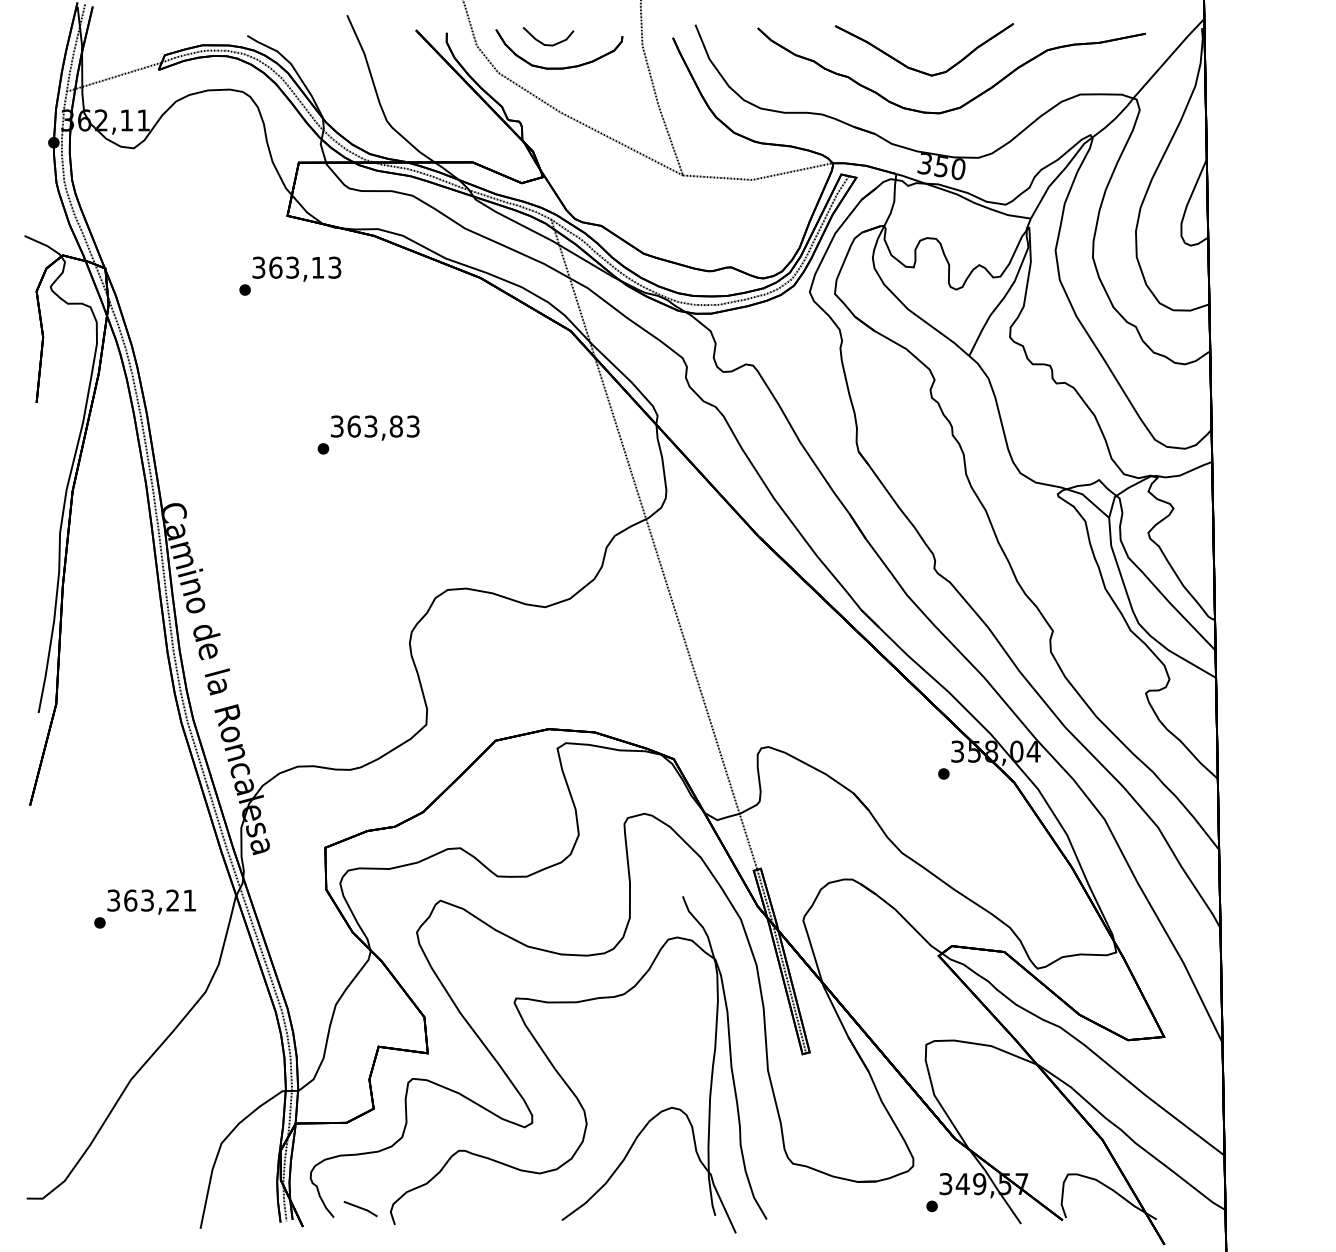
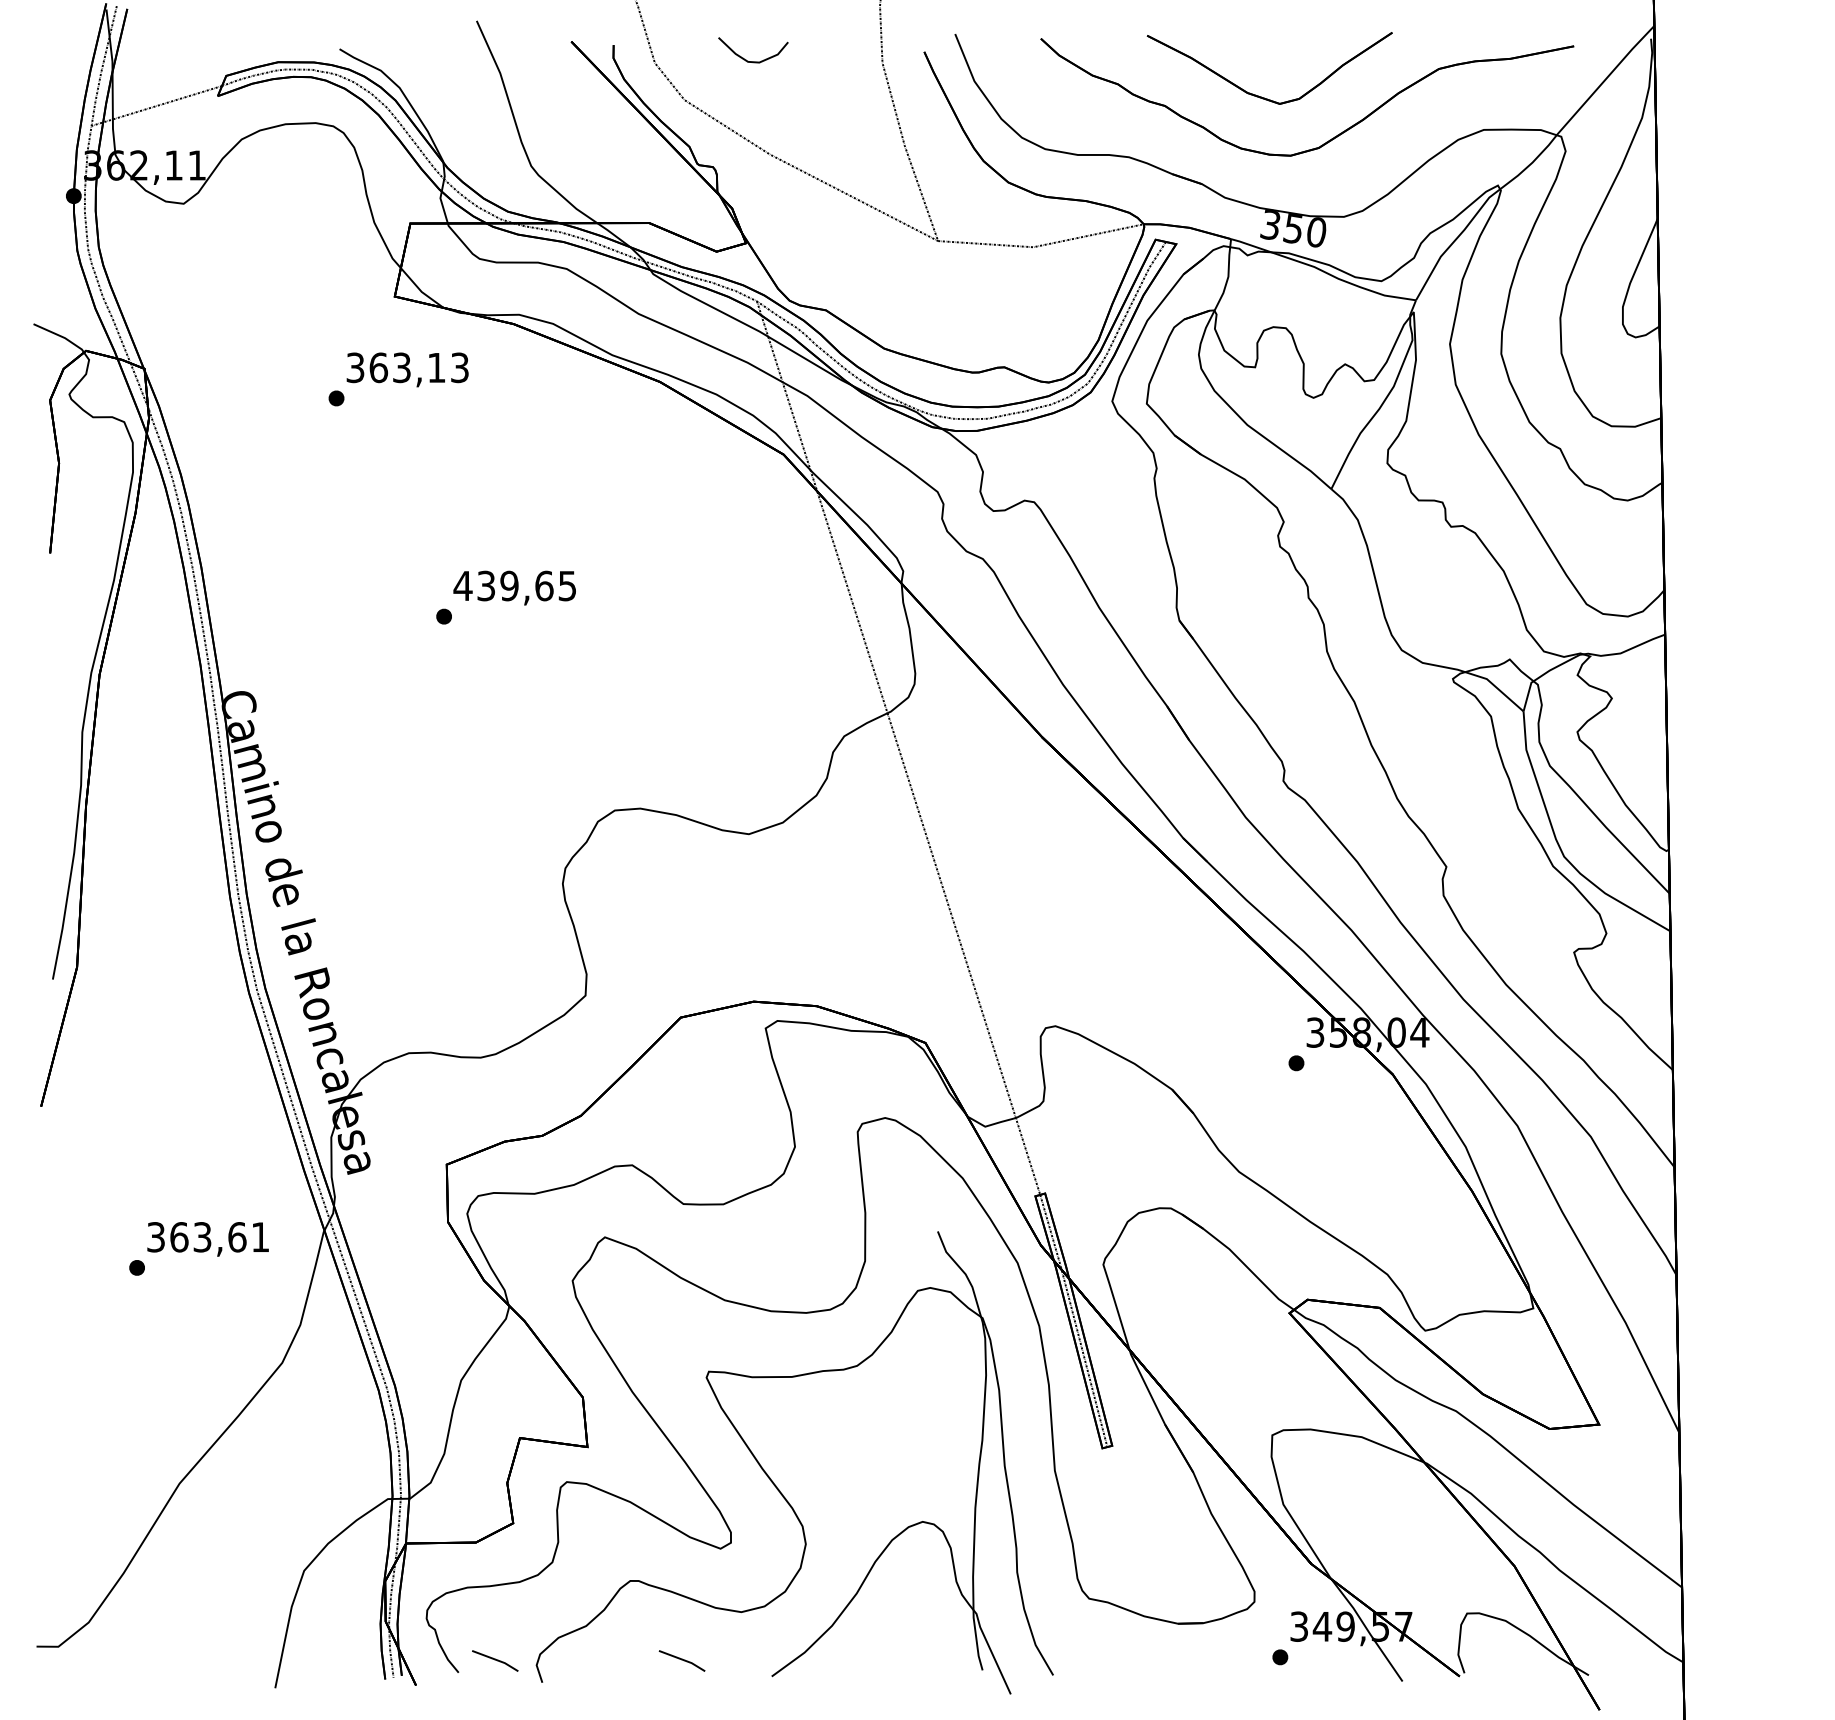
part: (559, 67) -> (768, 92), removed
text: (374, 426) -> (514, 585), 363,83 -> 439,65
text: (172, 900) -> (236, 1237), 363,21 -> 363,61
line: (496, 1208) -> (681, 1660), added

